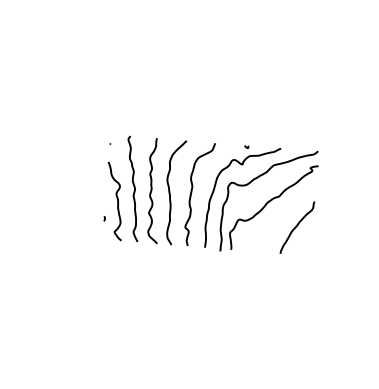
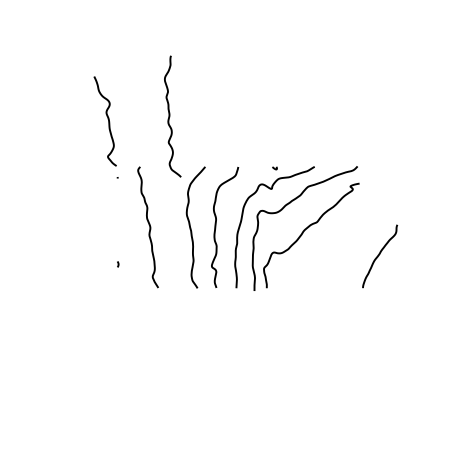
curve: (152, 190) -> (170, 116), moved
curve: (116, 199) -> (107, 119), moved
curve: (297, 226) -> (379, 255), moved

